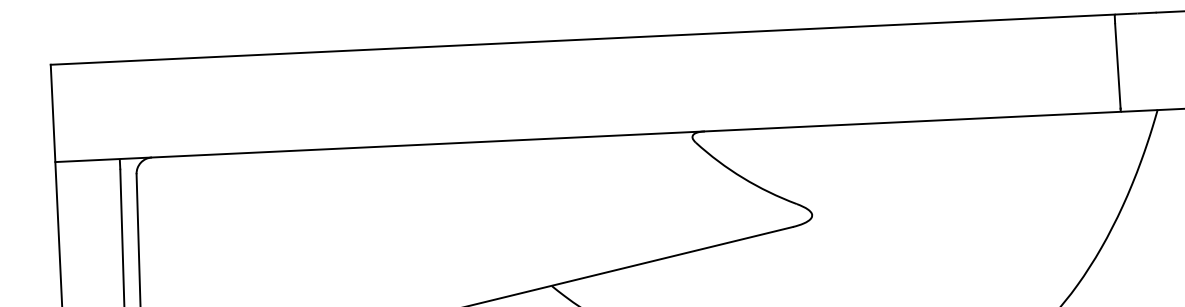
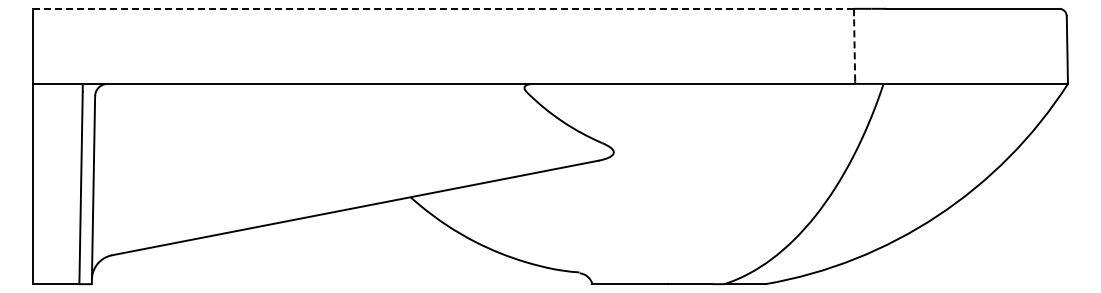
line: (582, 39) -> (443, 8), solid -> dashed
line: (1117, 65) -> (854, 48), solid -> dashed

